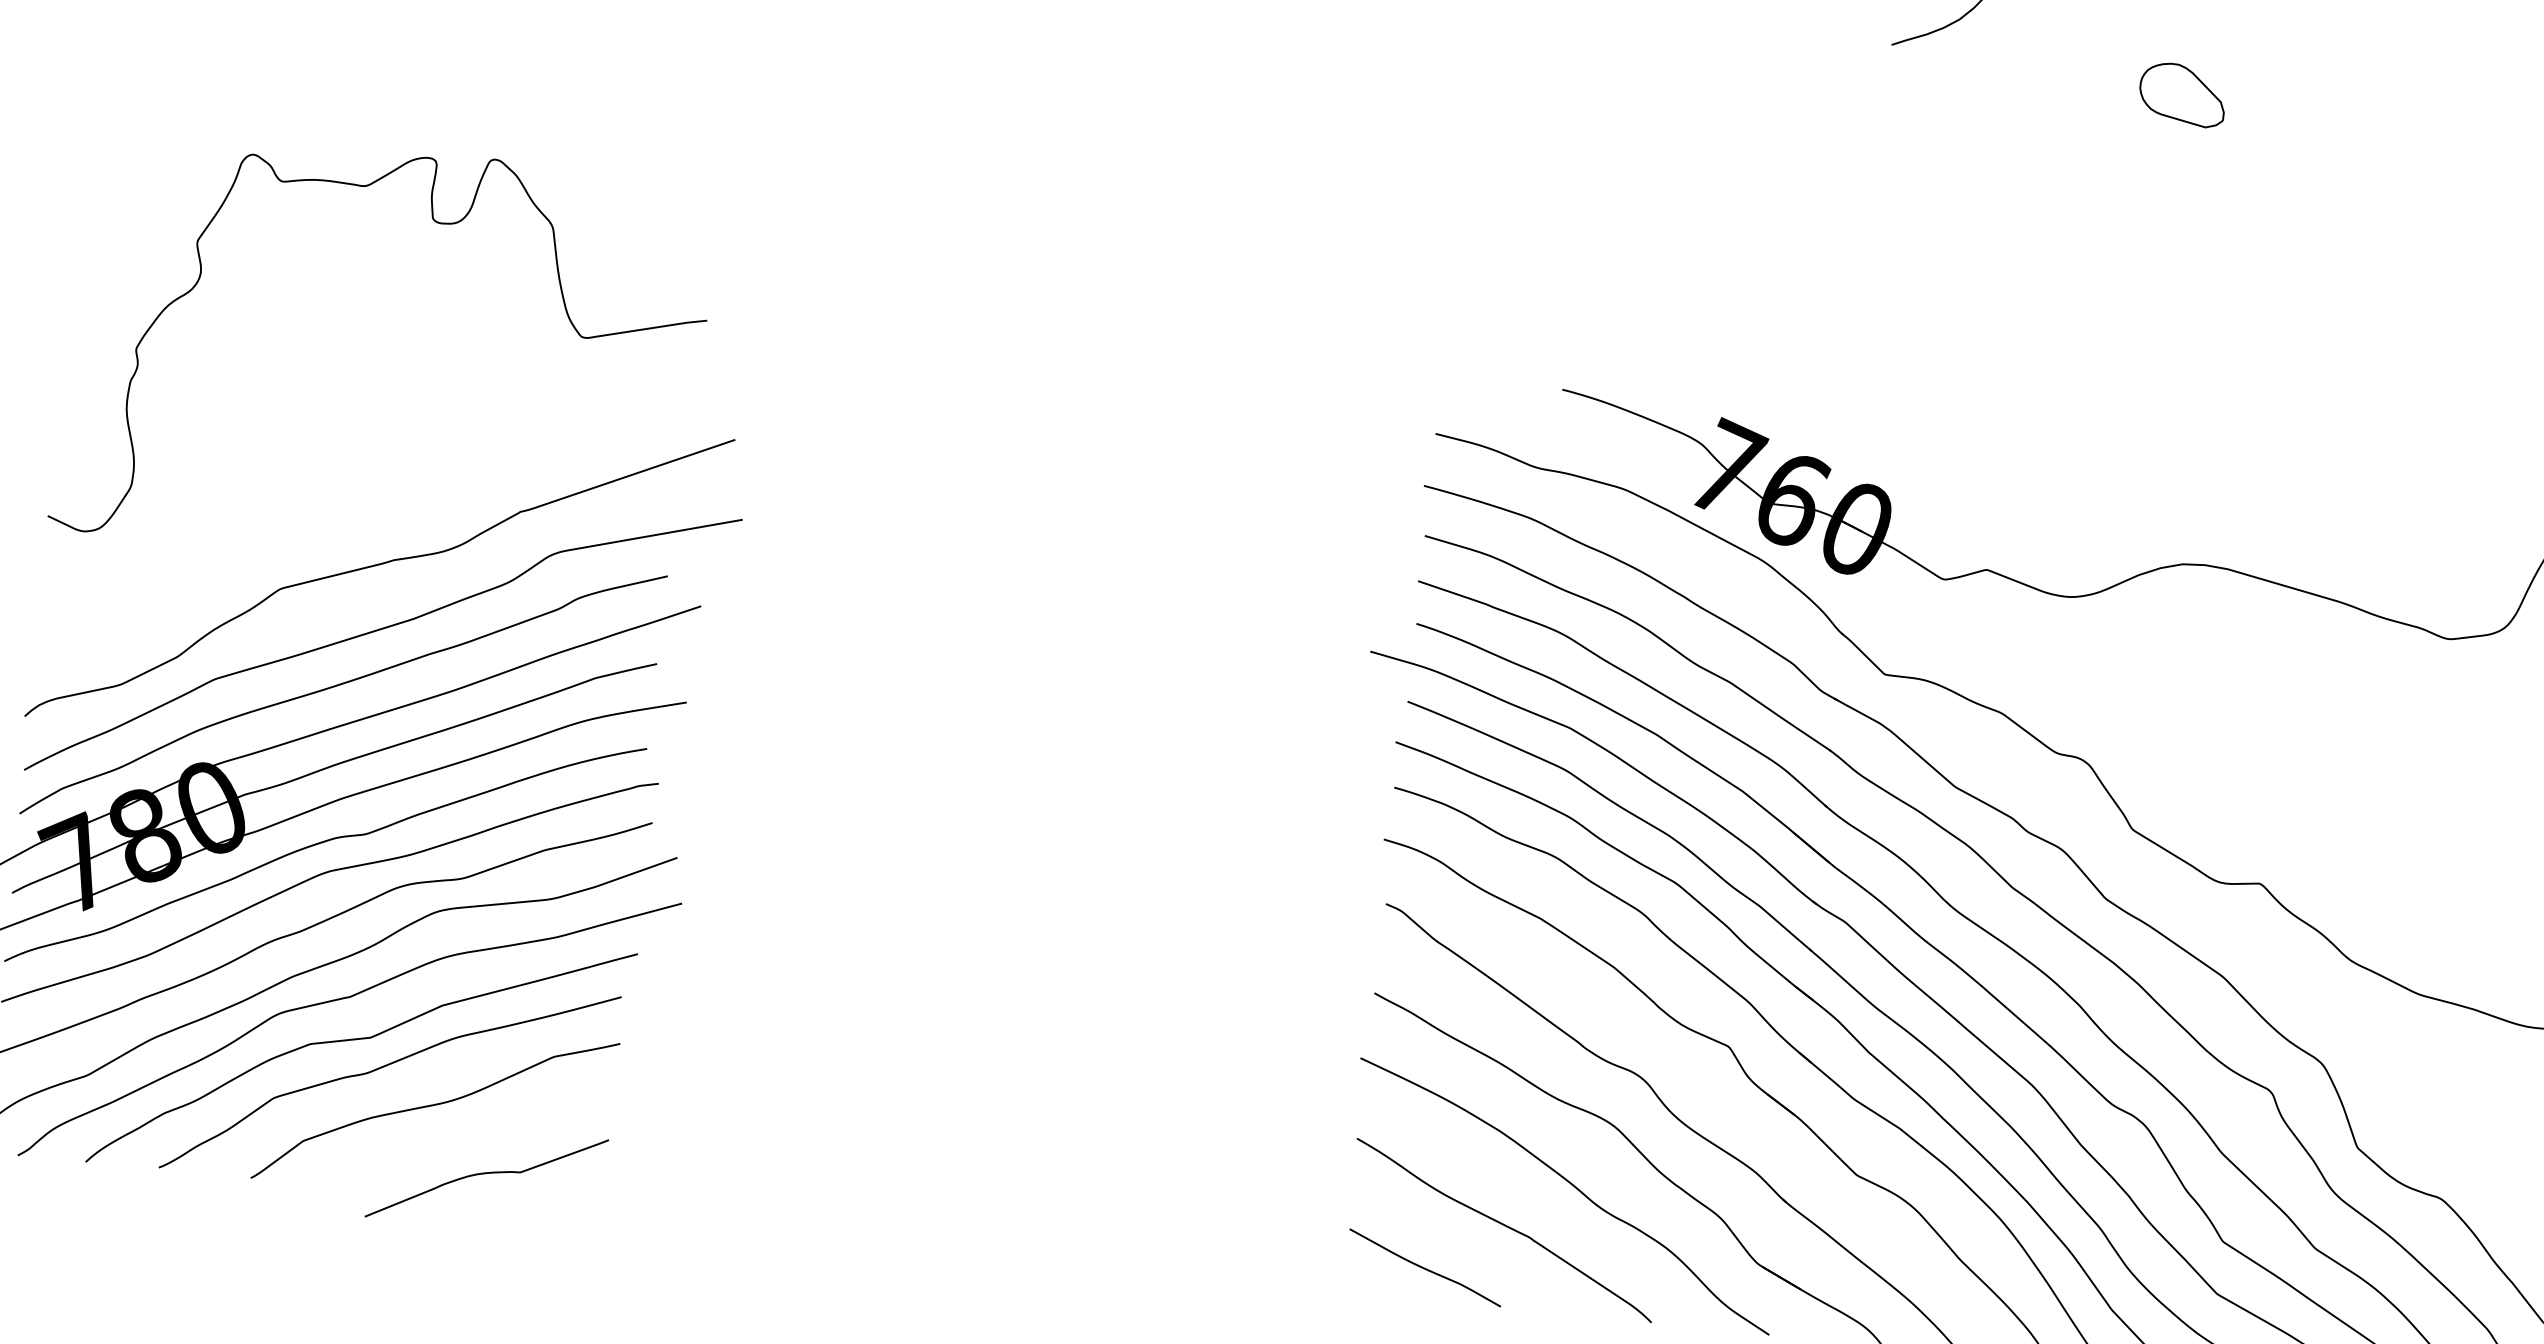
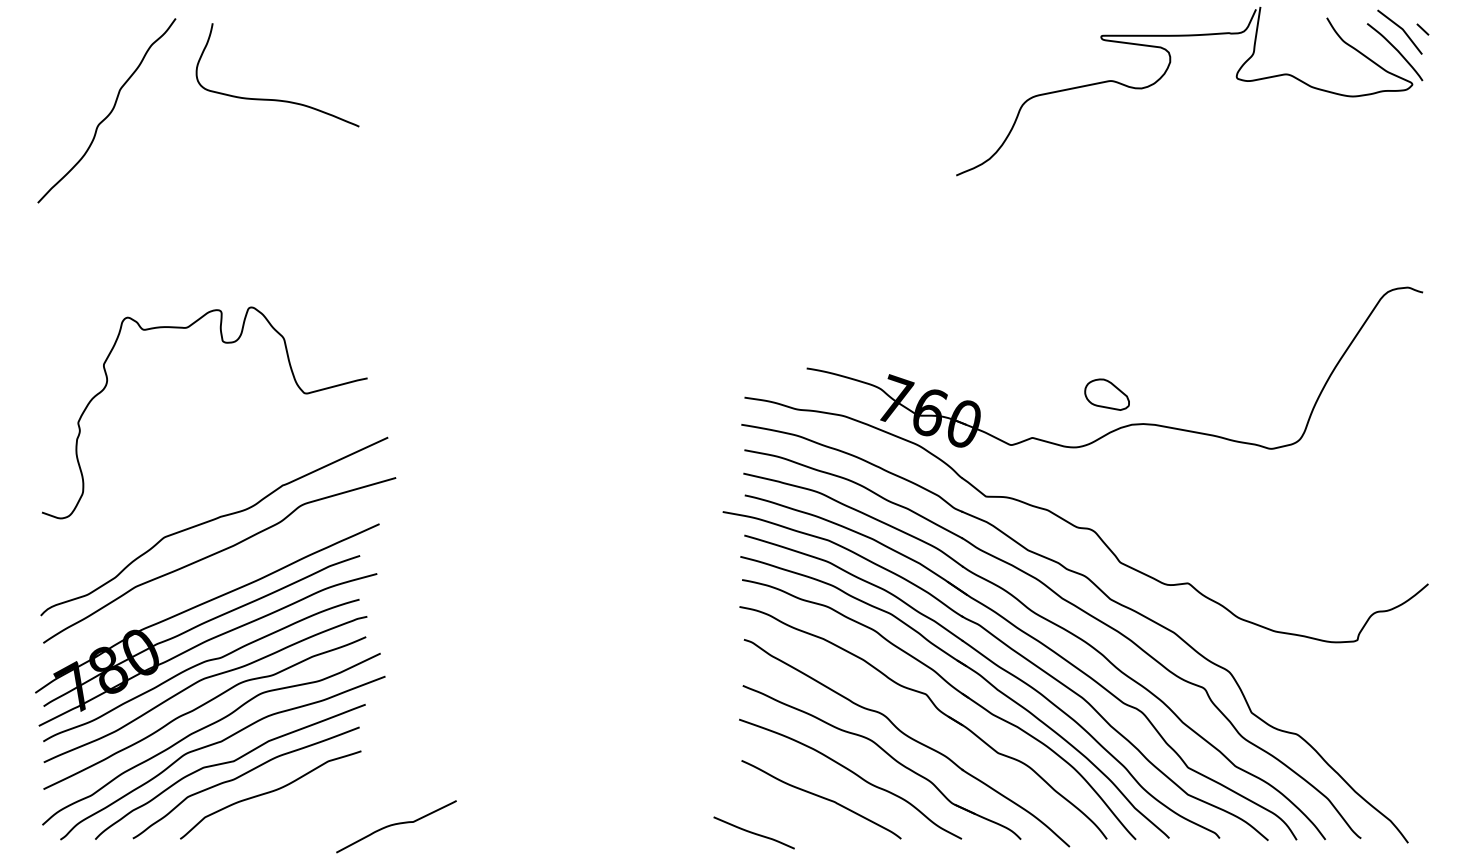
part: (2181, 94) -> (1106, 394), moved
curve: (343, 685) -> (201, 583), removed
curve: (485, 1175) -> (395, 825), moved
curve: (1424, 1266) -> (753, 832), moved

